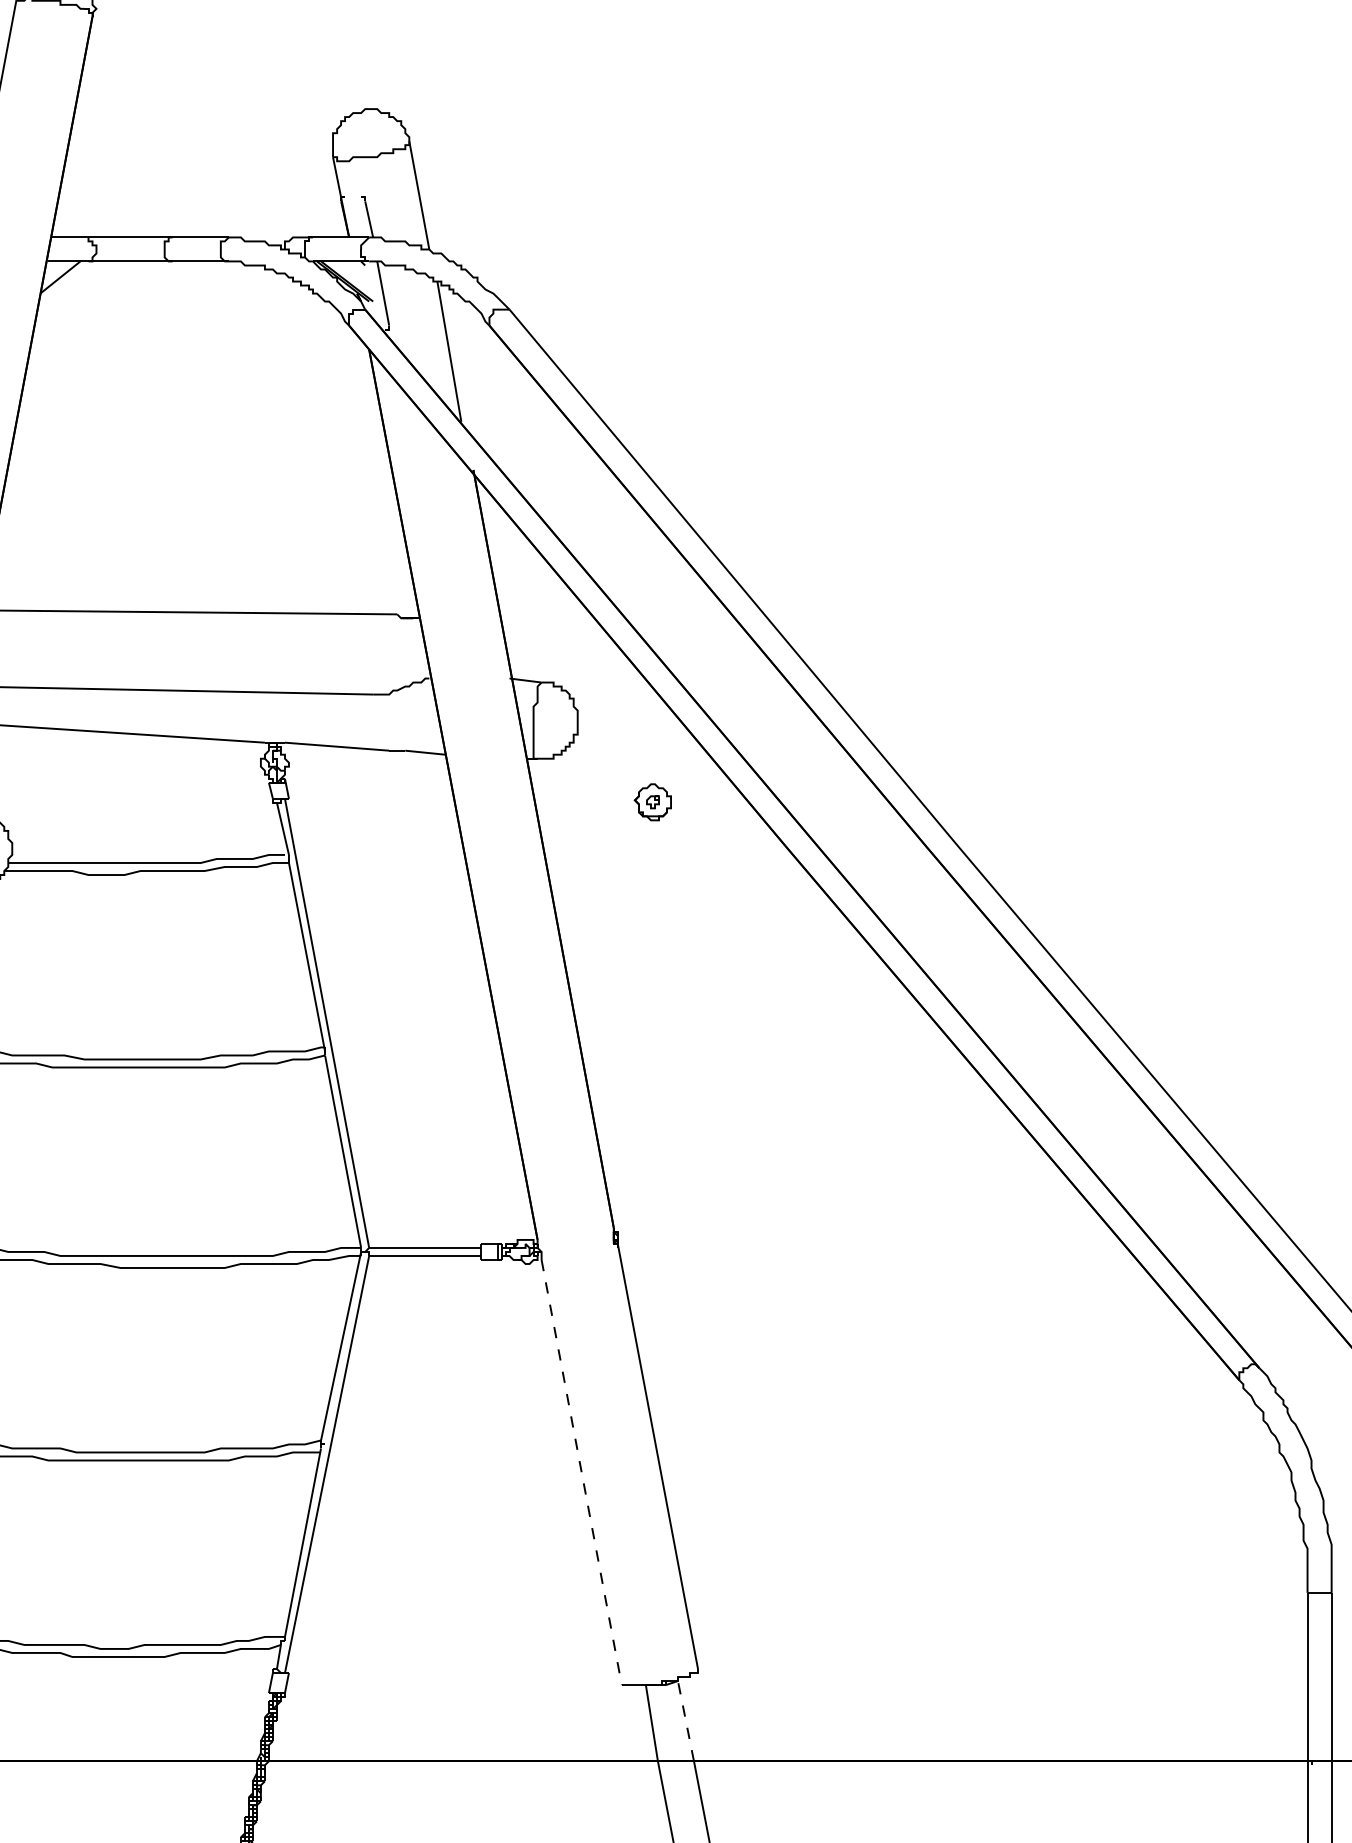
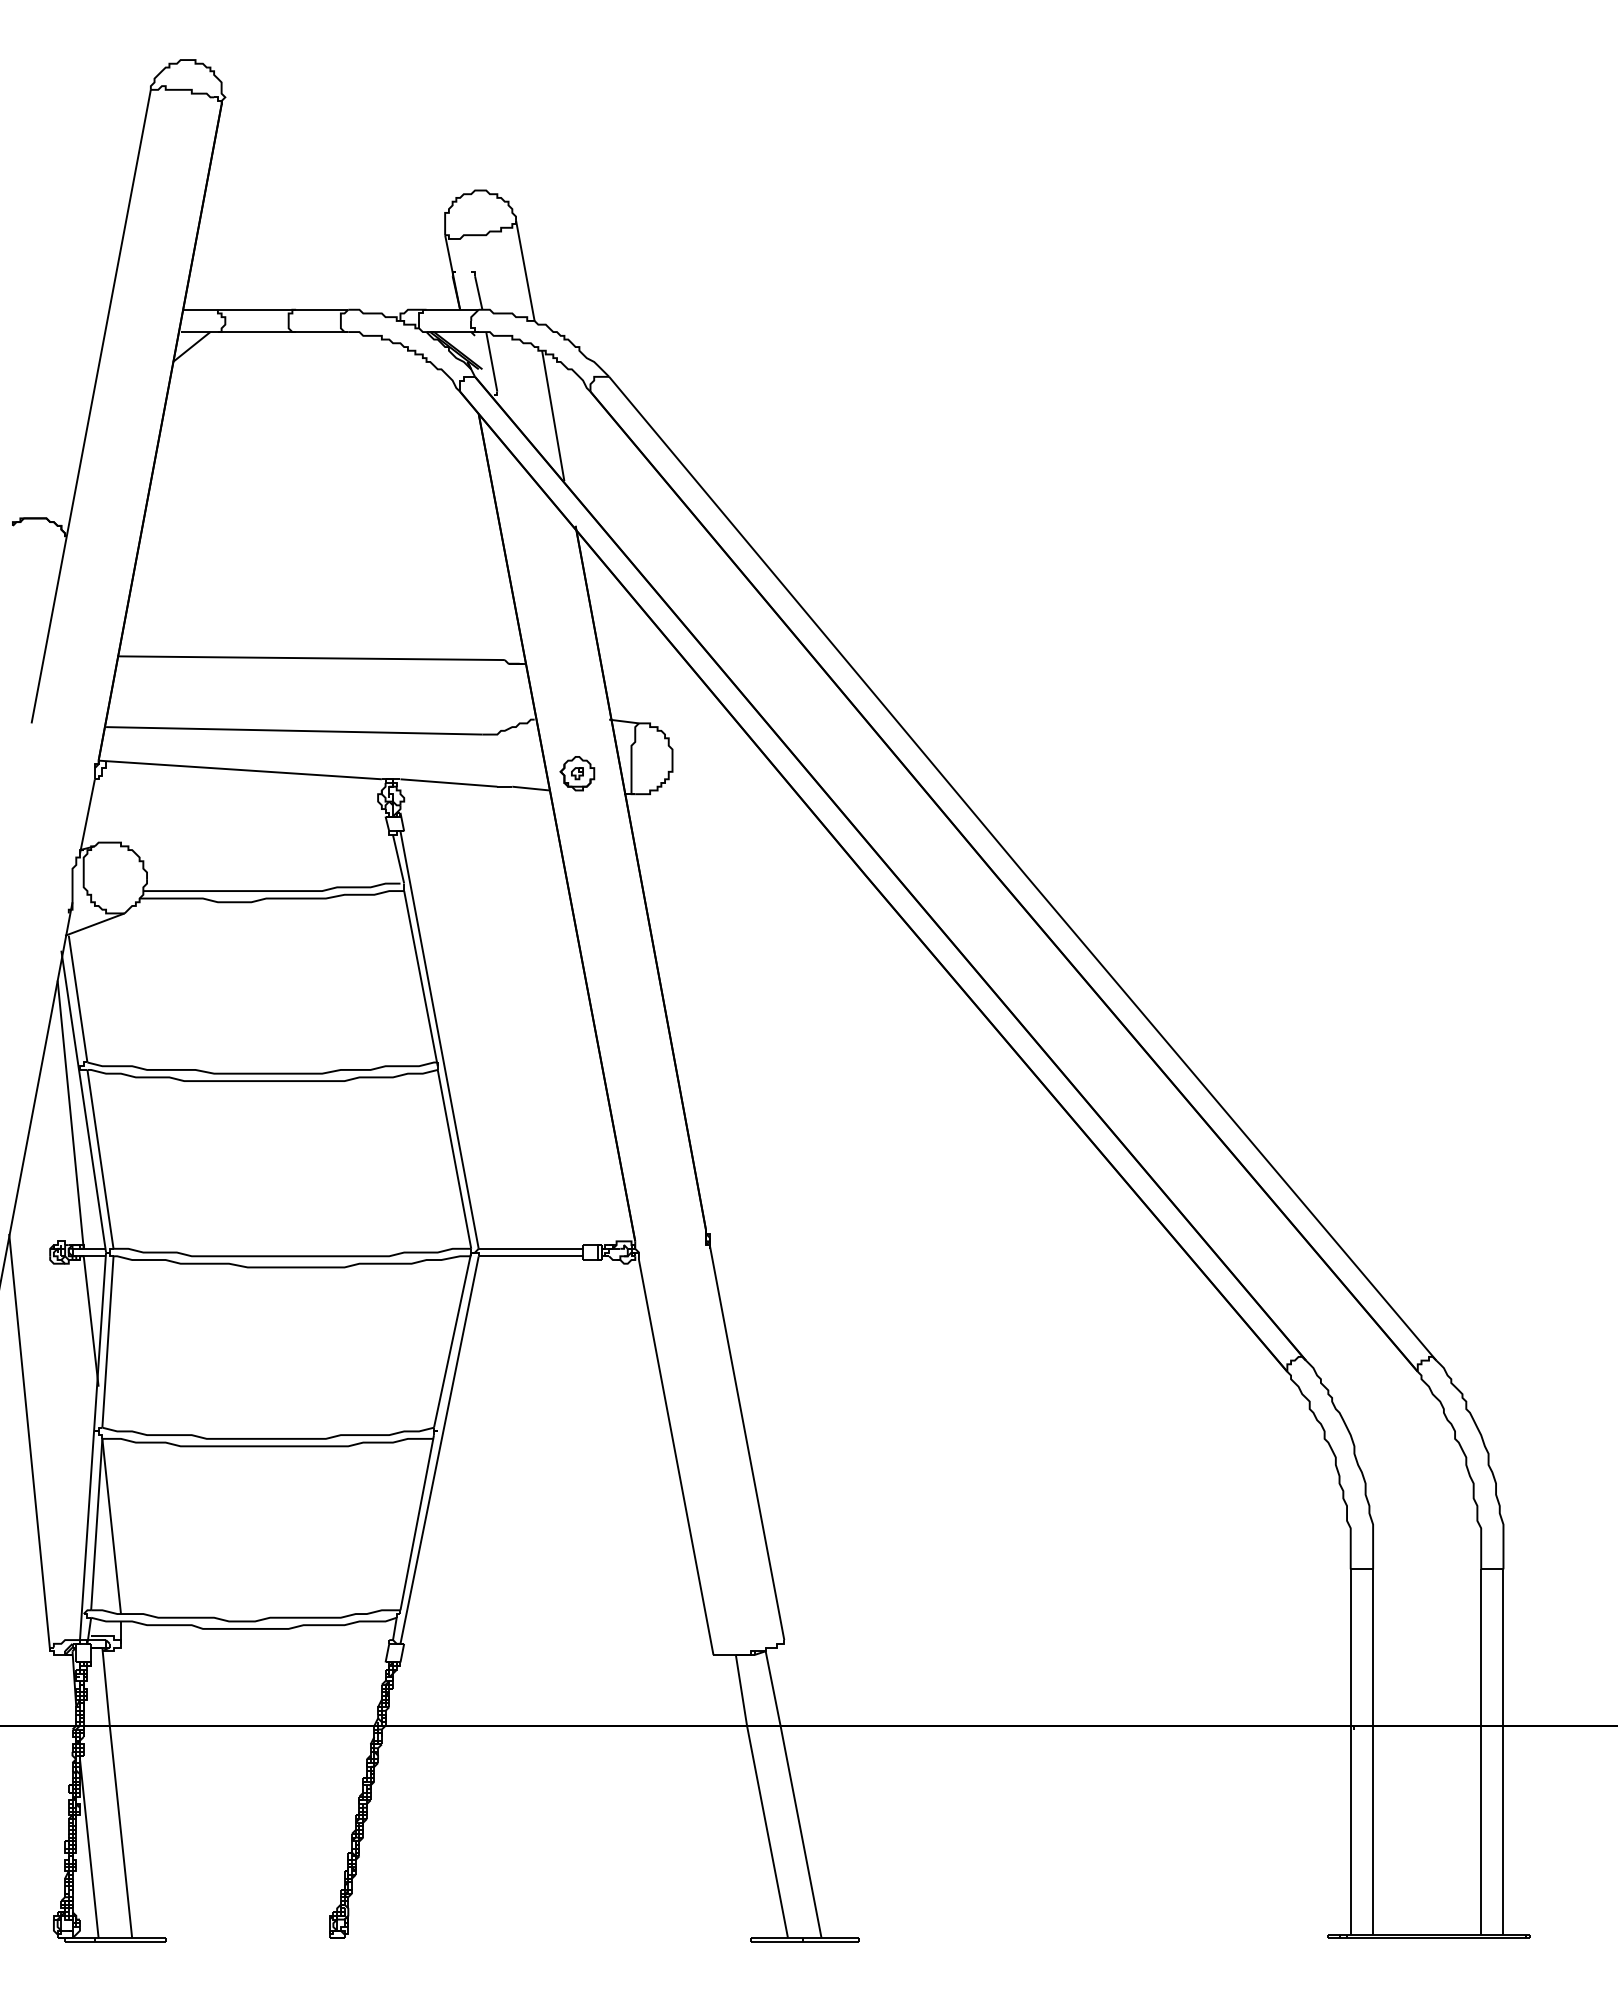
part: (653, 802) -> (577, 773), moved
line: (582, 1472) -> (676, 1457), dashed -> solid
line: (686, 1721) -> (773, 1688), dashed -> solid

